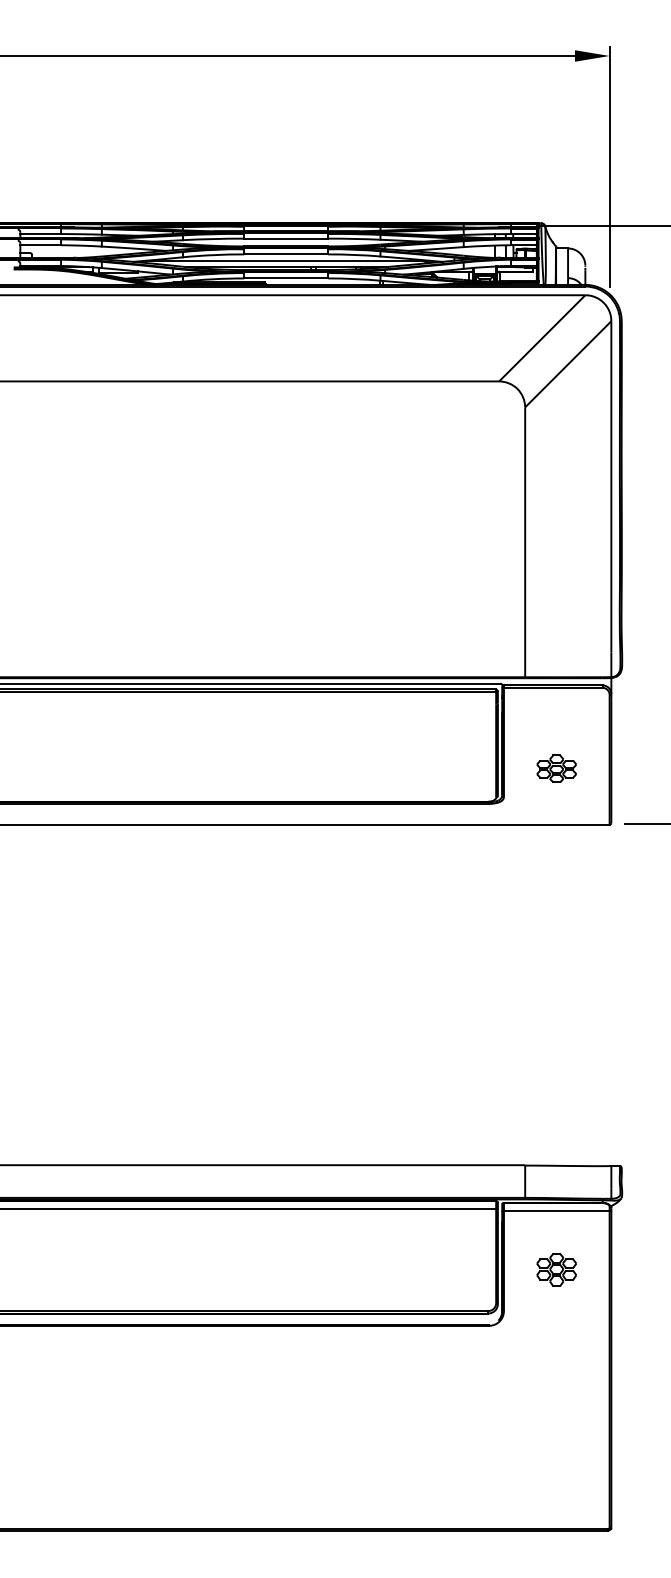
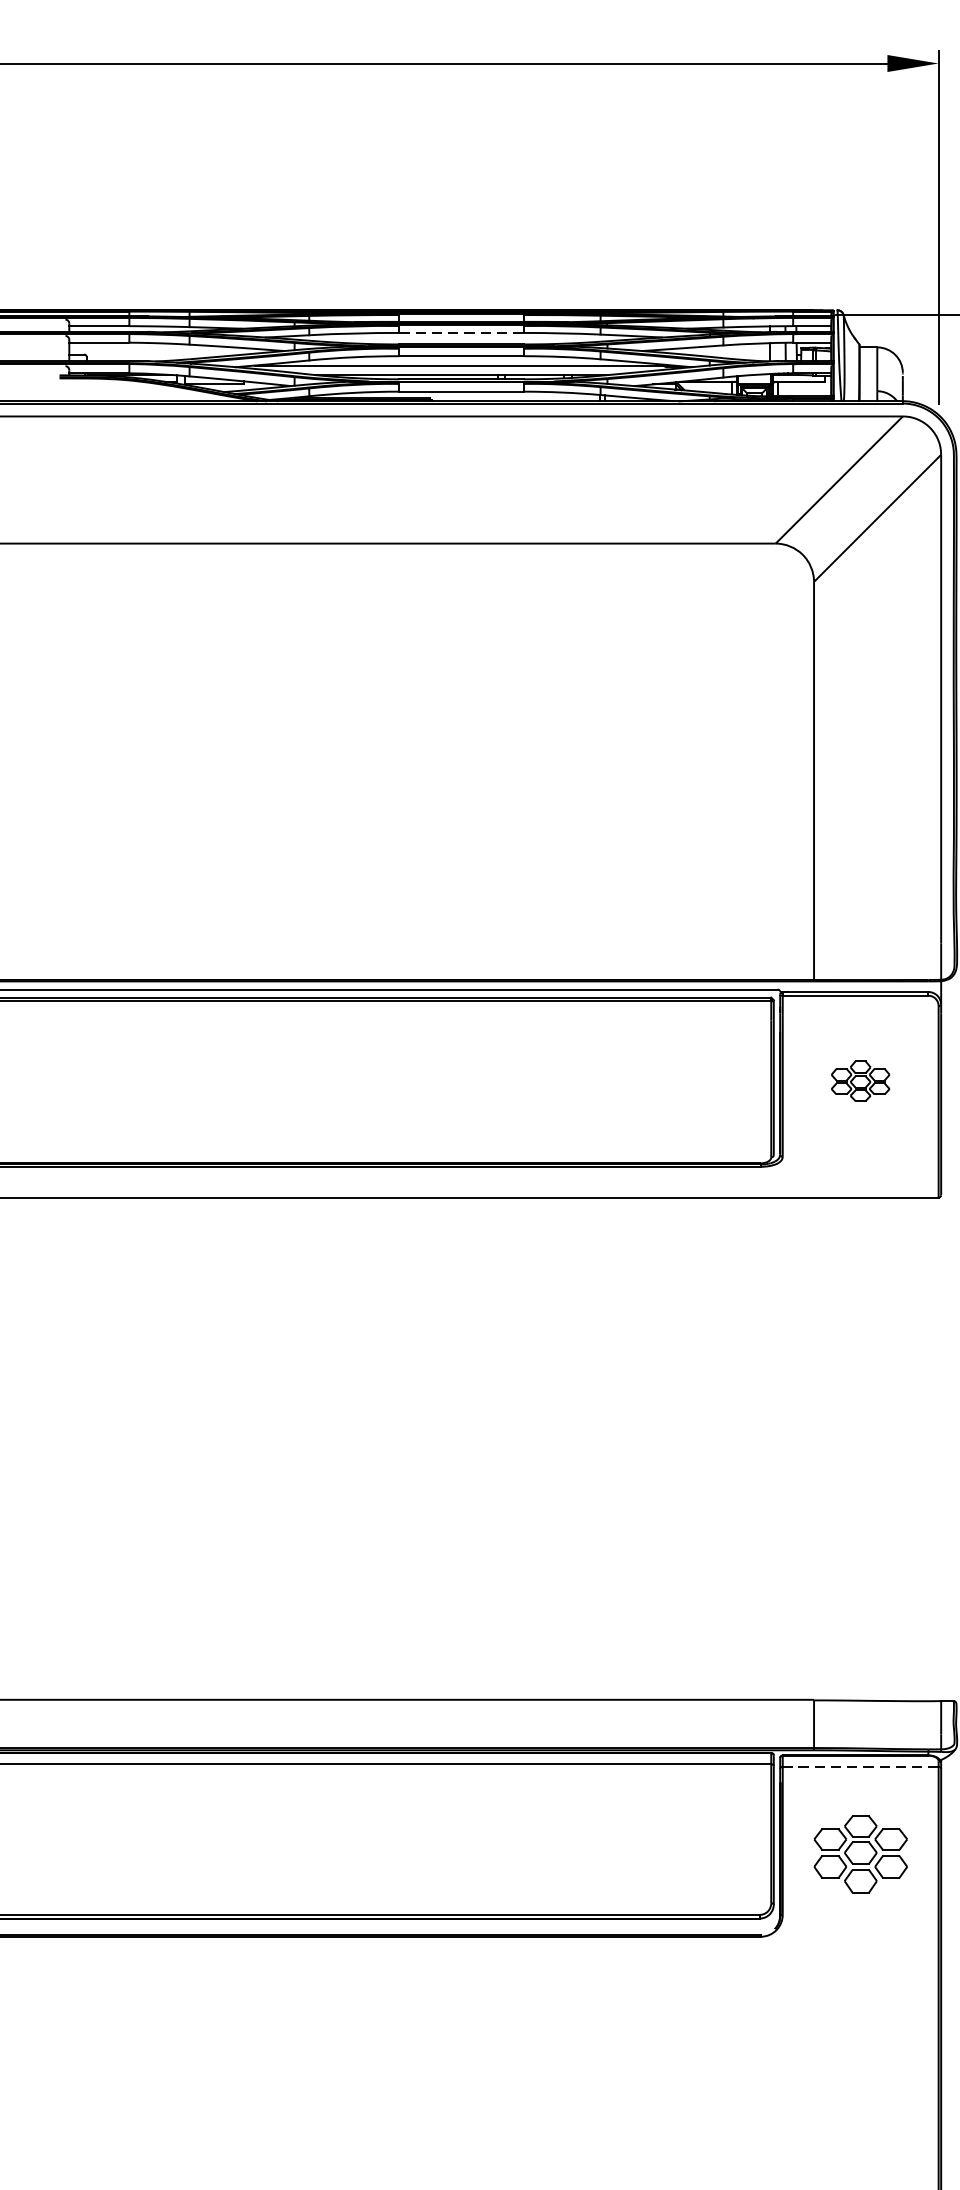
line: (286, 238) -> (461, 332), solid -> dashed
part: (556, 768) -> (860, 1080), moved
line: (556, 1210) -> (860, 1766), solid -> dashed
part: (556, 1269) -> (860, 1853), size x1.6

